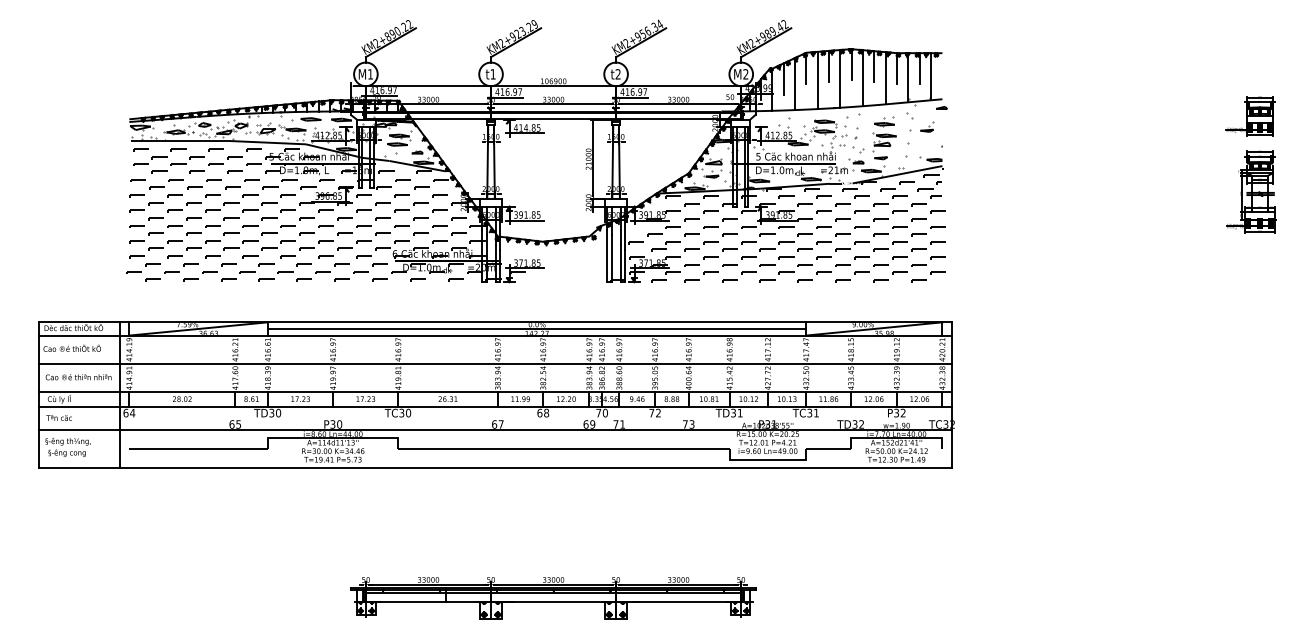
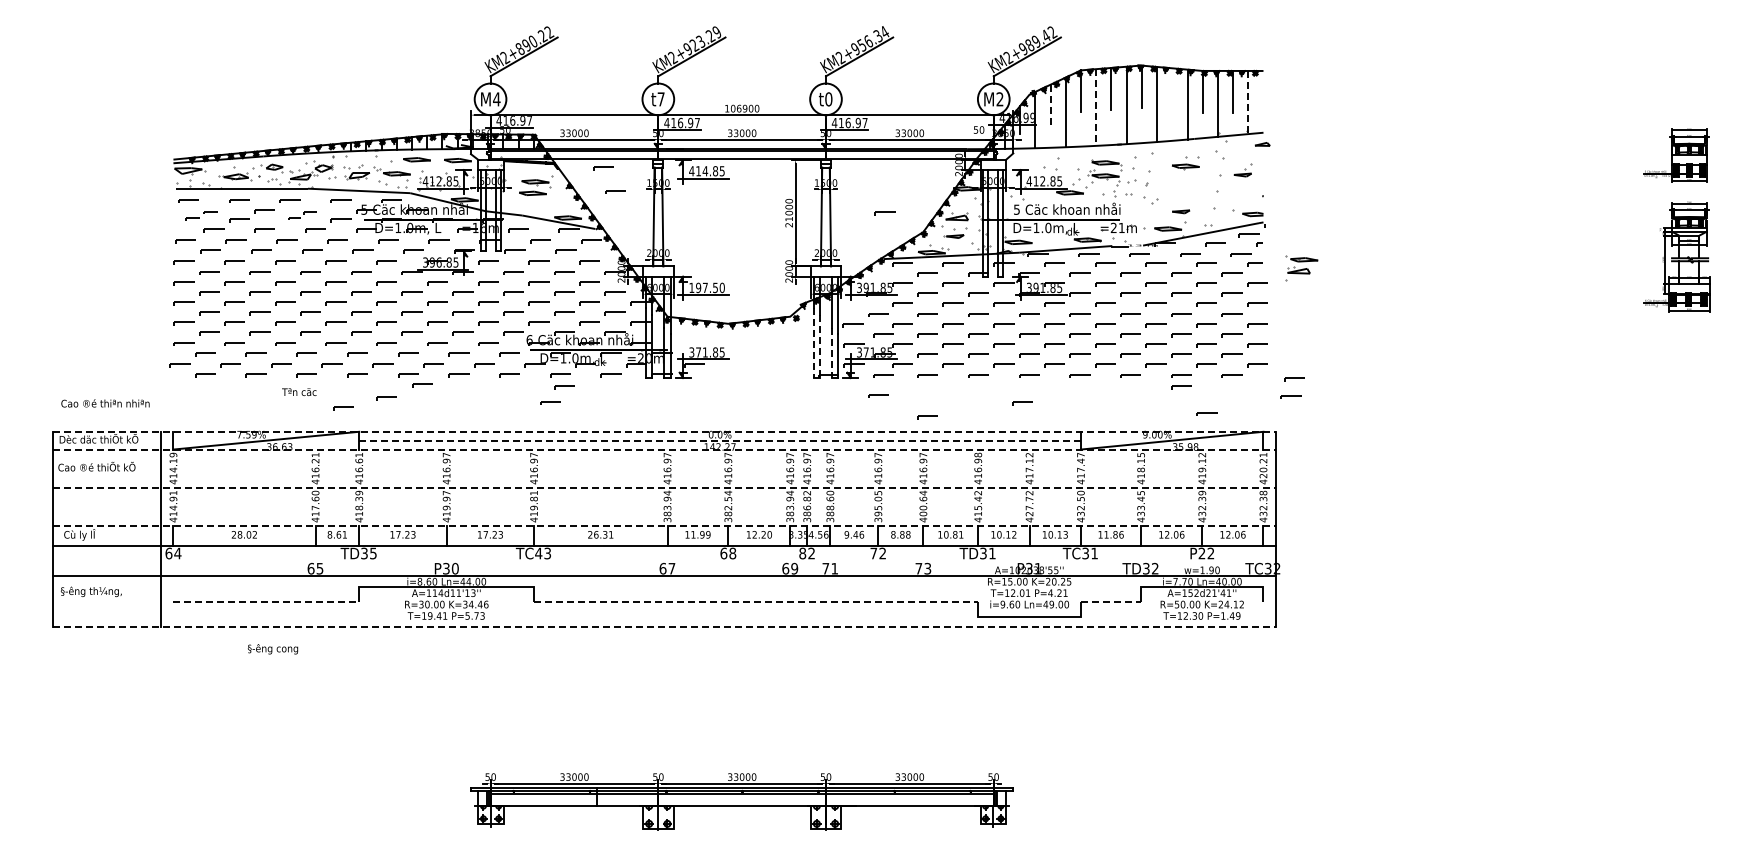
line: (874, 67) -> (1172, 89), removed
text: (370, 74) -> (496, 99), M1 -> M4
text: (492, 74) -> (660, 99), t1 -> t7
text: (617, 74) -> (828, 99), t2 -> t0
line: (931, 76) -> (1248, 102), solid -> dashed
line: (783, 78) -> (1050, 105), solid -> dashed
line: (817, 81) -> (1096, 108), solid -> dashed
part: (450, 125) -> (603, 168), added
hatch: (400, 133) -> (537, 178), removed
part: (884, 142) -> (1301, 268), moved
part: (459, 143) -> (615, 191), added
part: (659, 159) -> (884, 213), added
part: (150, 160) -> (201, 215), size x0.7
part: (225, 160) -> (302, 215), size x0.6
part: (855, 160) -> (1147, 215), removed
text: (526, 214) -> (706, 287), 391.85 -> 197.50
line: (606, 256) -> (813, 343), solid -> dashed
line: (611, 258) -> (819, 346), solid -> dashed
line: (620, 263) -> (832, 353), solid -> dashed
part: (965, 283) -> (1294, 379), added
part: (315, 287) -> (422, 385), added
part: (421, 289) -> (564, 387), added
part: (881, 289) -> (1181, 387), added
part: (655, 295) -> (878, 395), added
part: (962, 296) -> (1290, 396), added
part: (288, 297) -> (386, 398), added
part: (410, 300) -> (550, 402), added
part: (762, 301) -> (1022, 403), added
part: (256, 304) -> (343, 408), added
part: (899, 308) -> (1206, 413), added
part: (691, 311) -> (927, 417), added
line: (495, 322) -> (664, 431), solid -> dashed
line: (537, 328) -> (720, 440), solid -> dashed
line: (495, 335) -> (664, 449), solid -> dashed
line: (495, 363) -> (664, 487), solid -> dashed
text: (78, 377) -> (105, 403), moved
line: (495, 392) -> (664, 525), solid -> dashed
text: (278, 413) -> (373, 553), TD30 -> TD35
text: (405, 413) -> (543, 553), TC30 -> TC43
text: (602, 413) -> (807, 553), 70 -> 82
text: (896, 413) -> (1201, 553), P32 -> P22
text: (59, 418) -> (299, 392), moved
line: (198, 448) -> (266, 601), solid -> dashed
line: (564, 448) -> (756, 601), solid -> dashed
line: (829, 448) -> (1111, 601), solid -> dashed
text: (66, 453) -> (272, 649), moved
line: (495, 468) -> (664, 627), solid -> dashed

